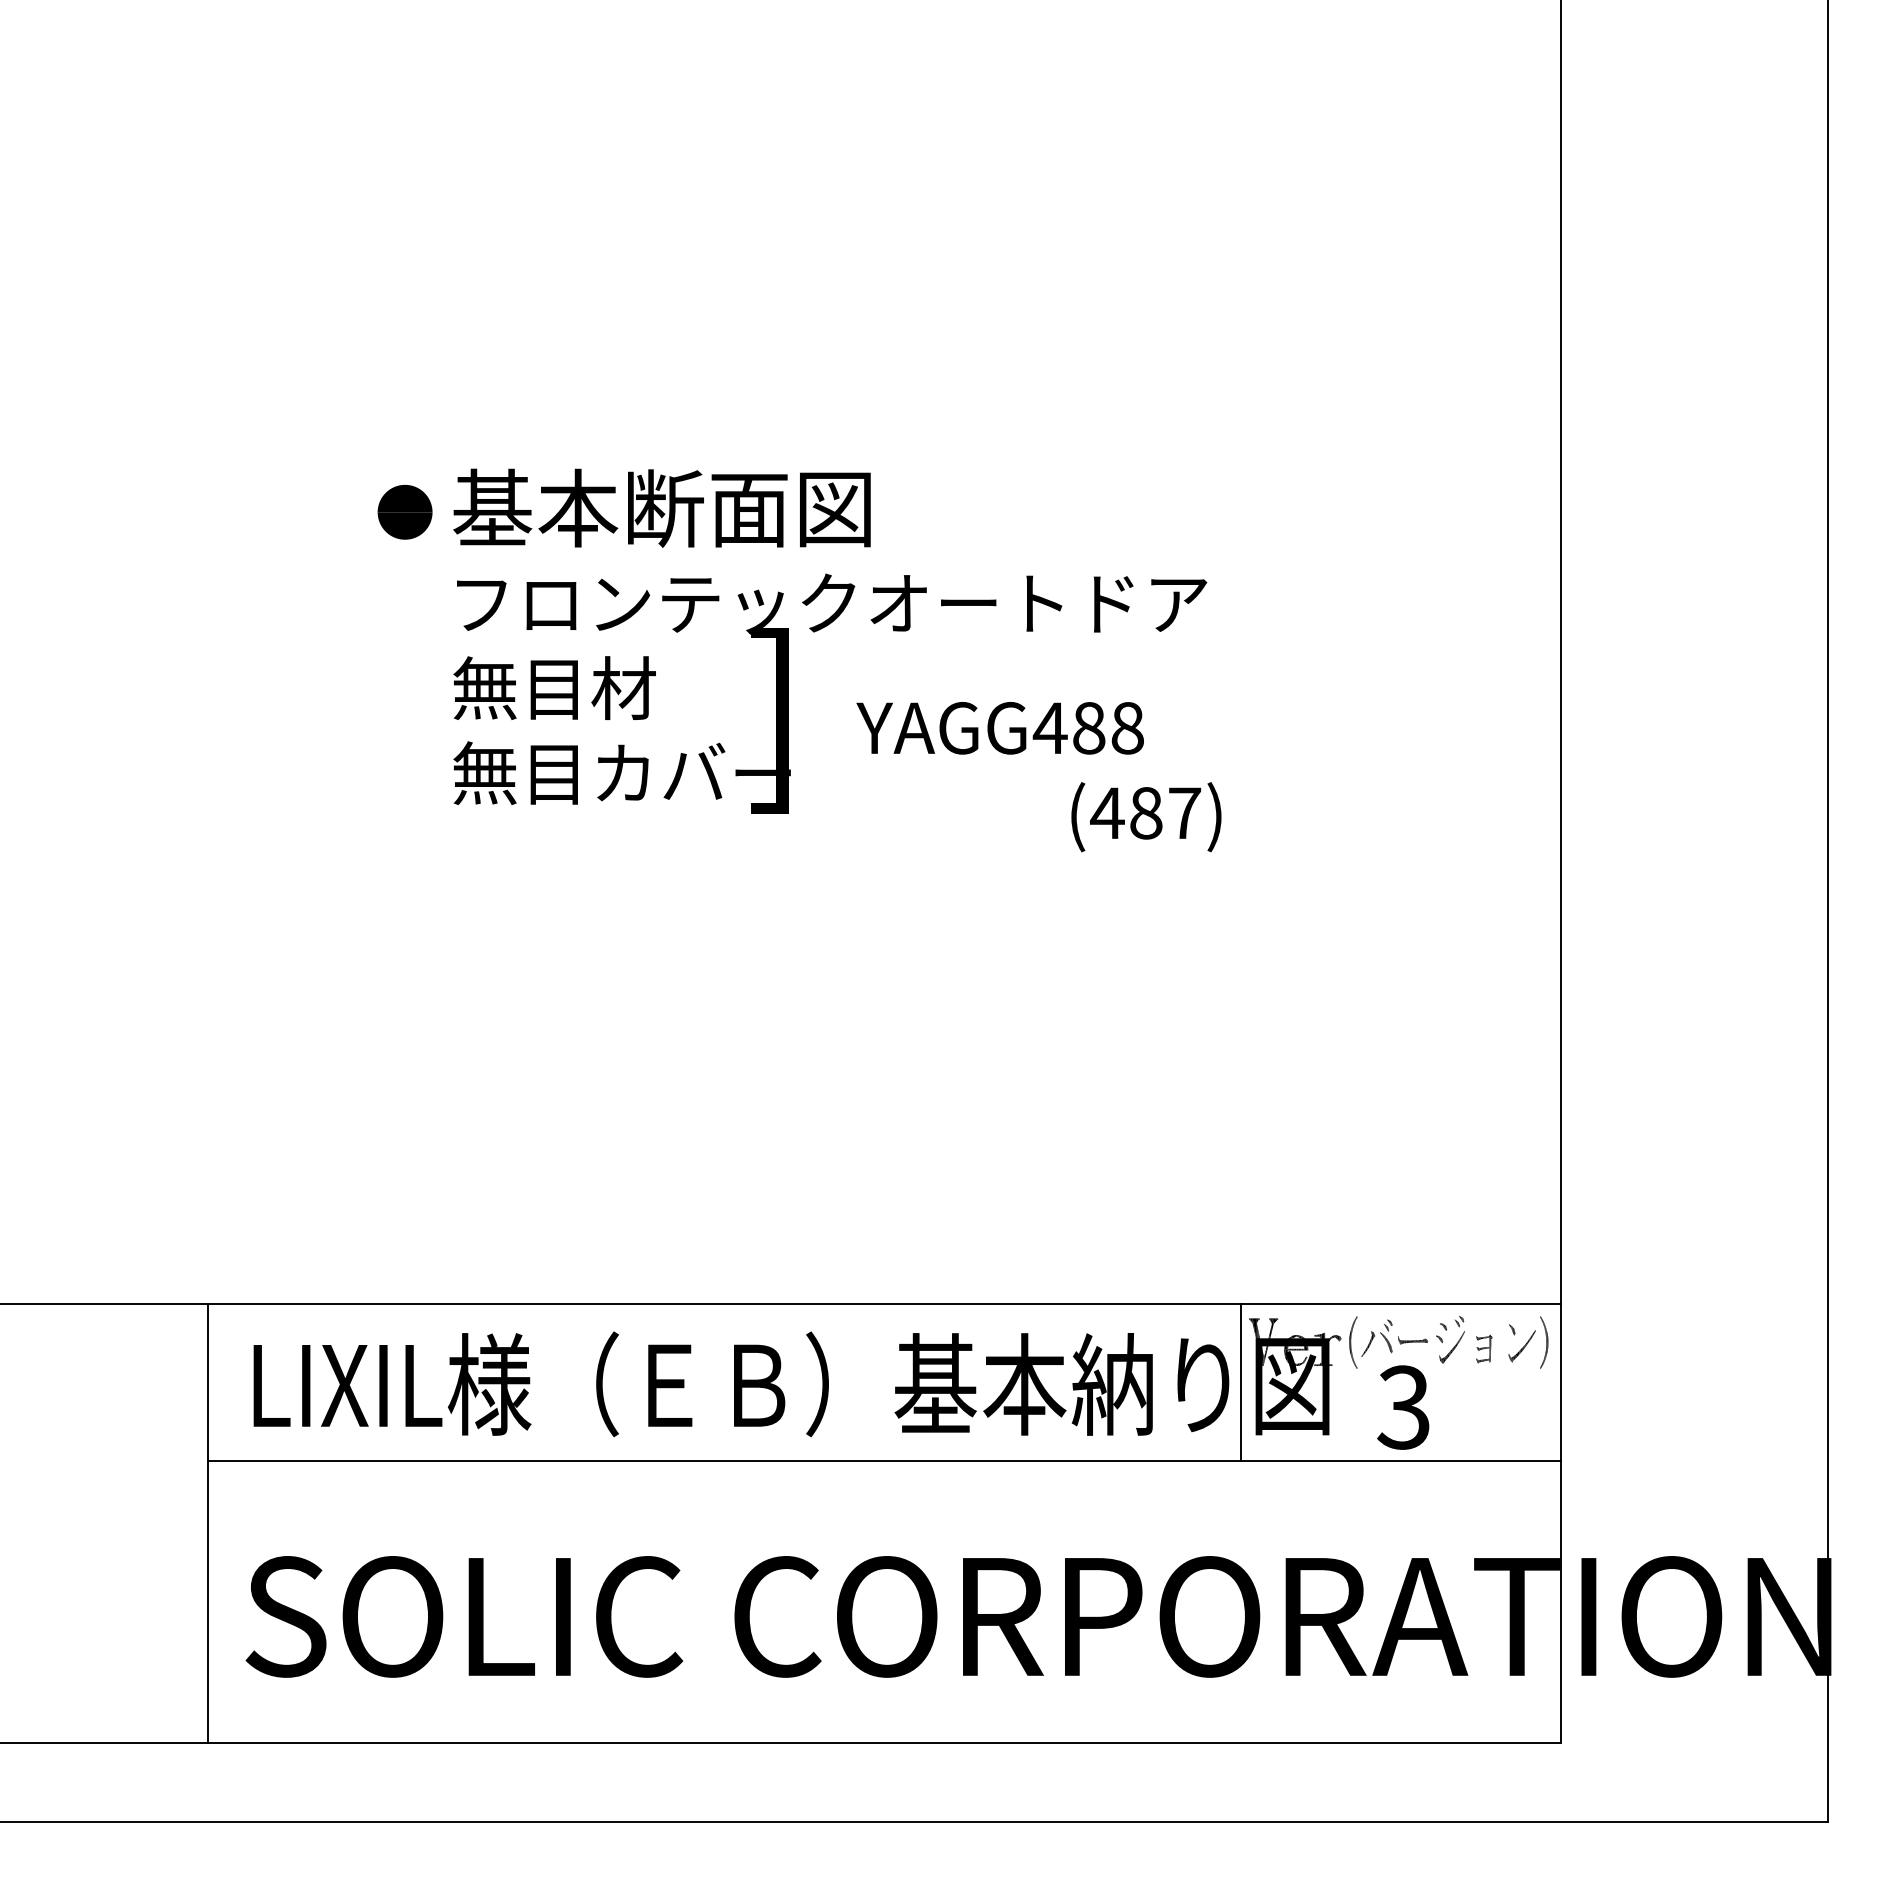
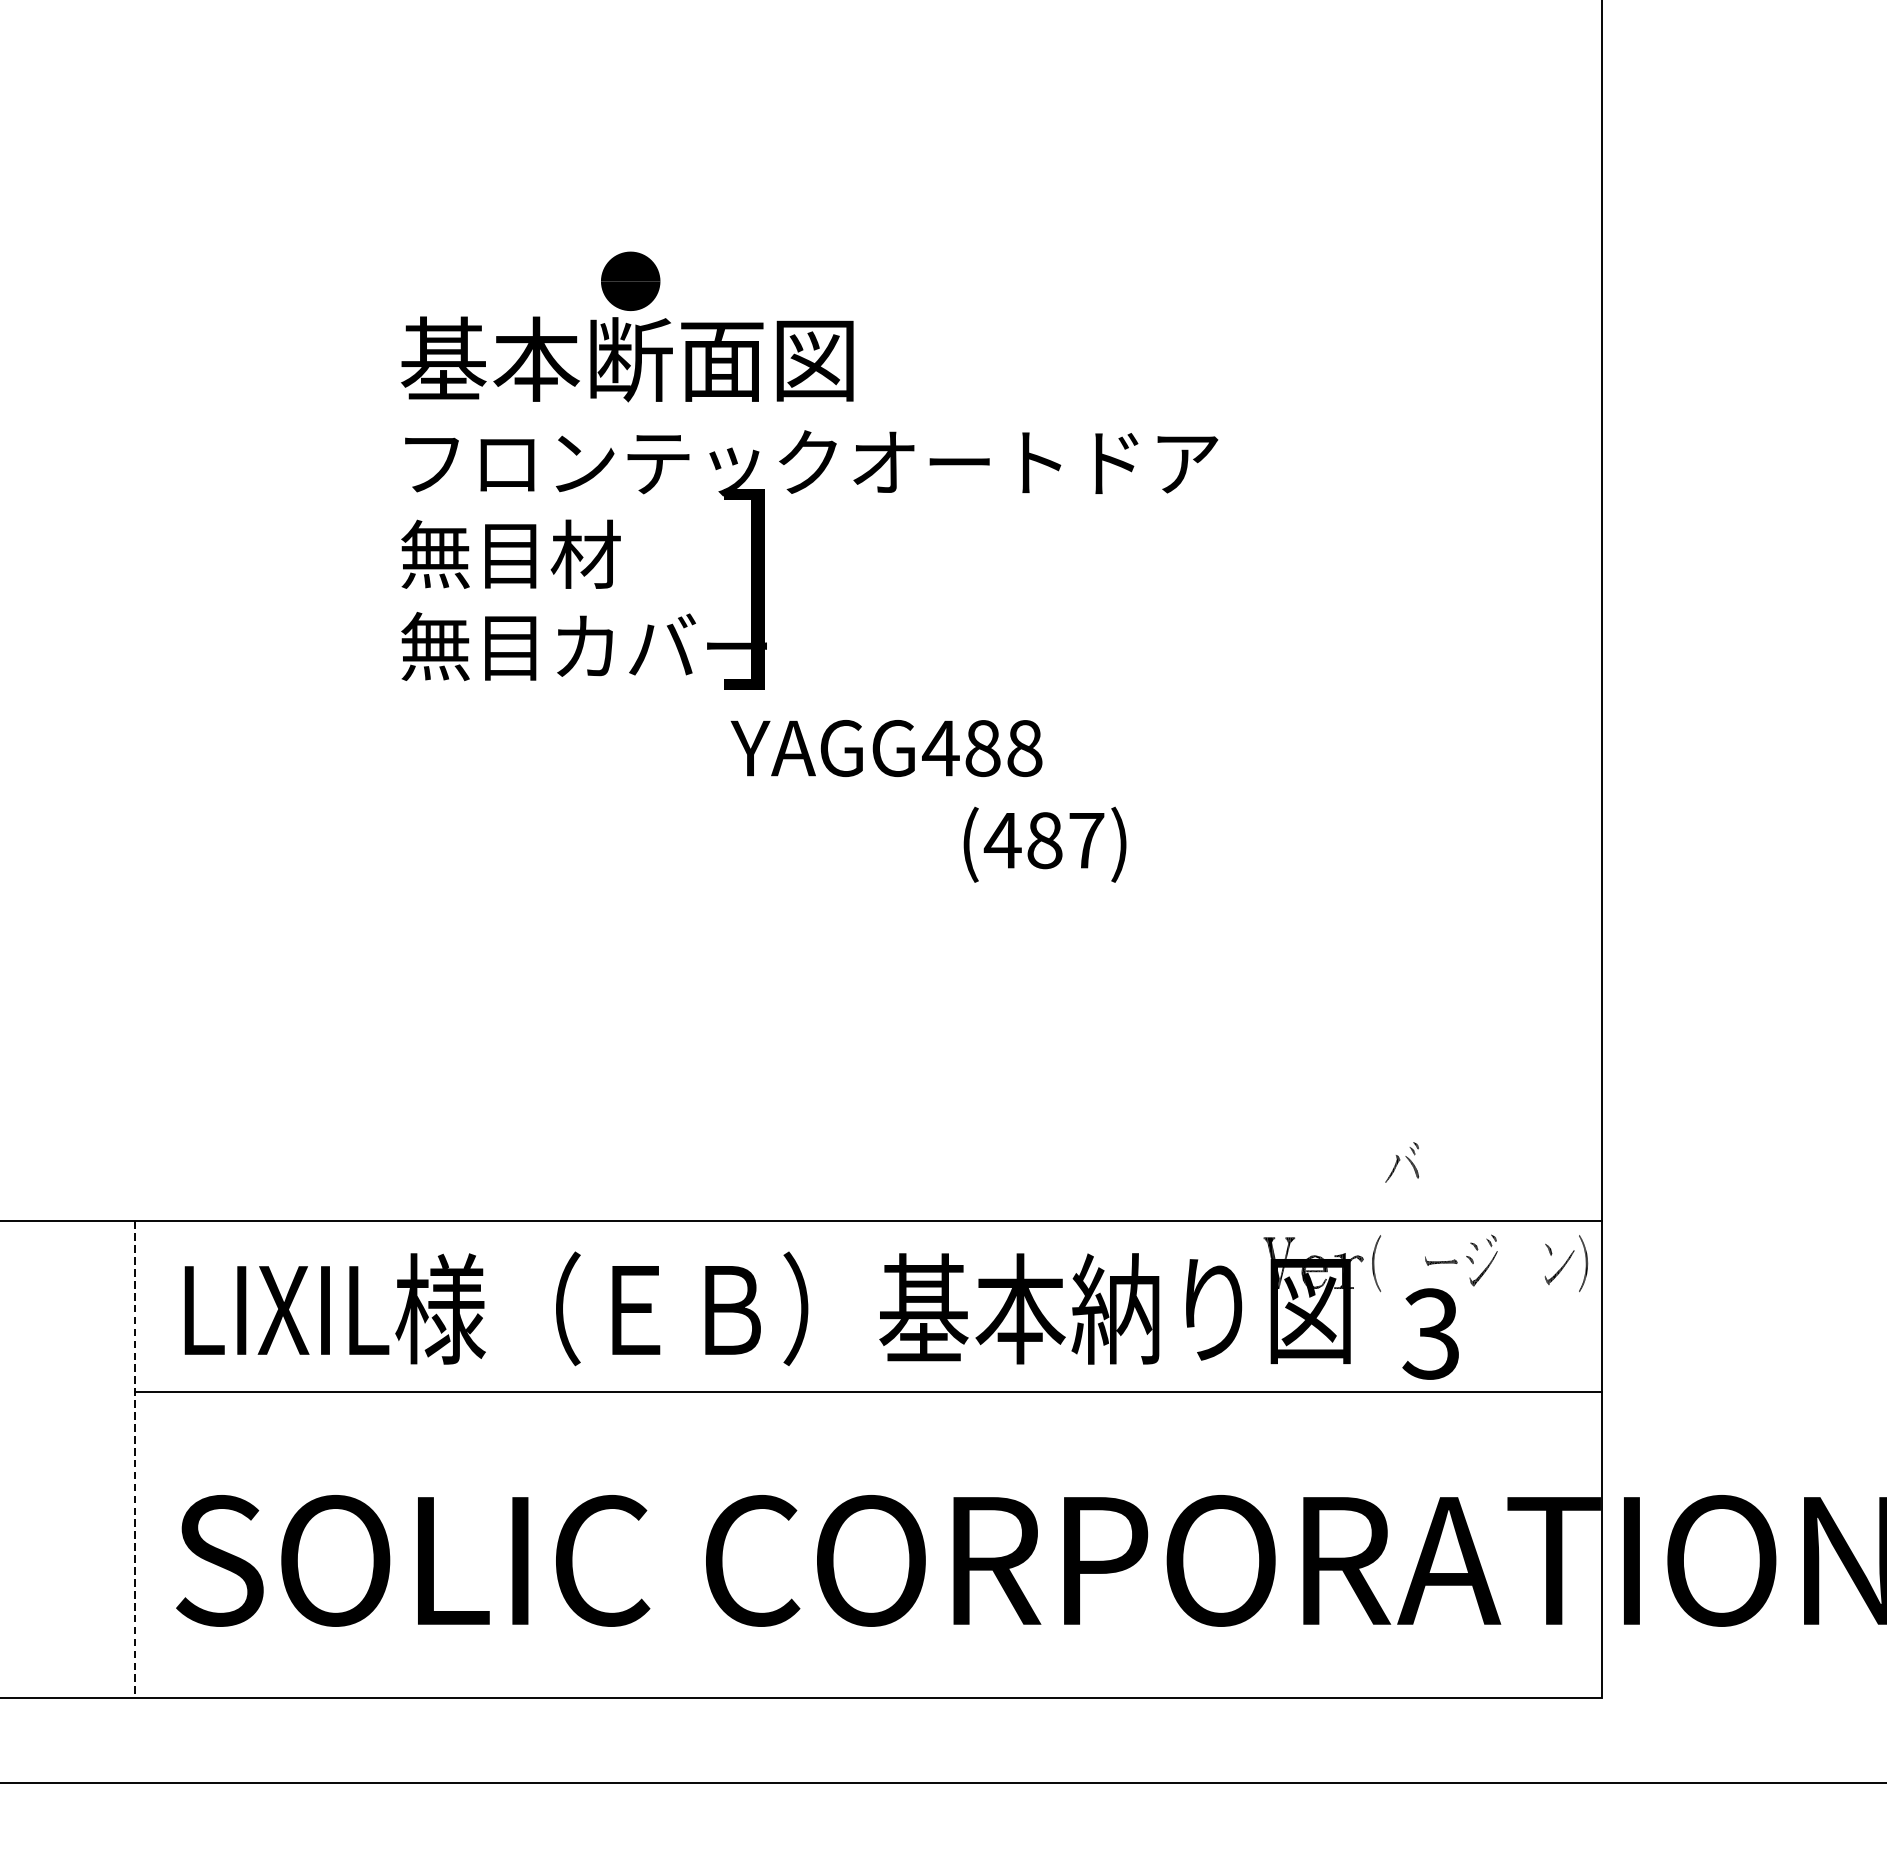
part: (404, 511) -> (630, 280), moved
text: (1038, 777) -> (928, 801), moved
part: (1376, 1337) -> (1401, 1161), moved
part: (1484, 1348) -> (1518, 1270), removed
line: (1241, 1381) -> (1255, 1305), removed
line: (207, 1523) -> (134, 1459), solid -> dashed

